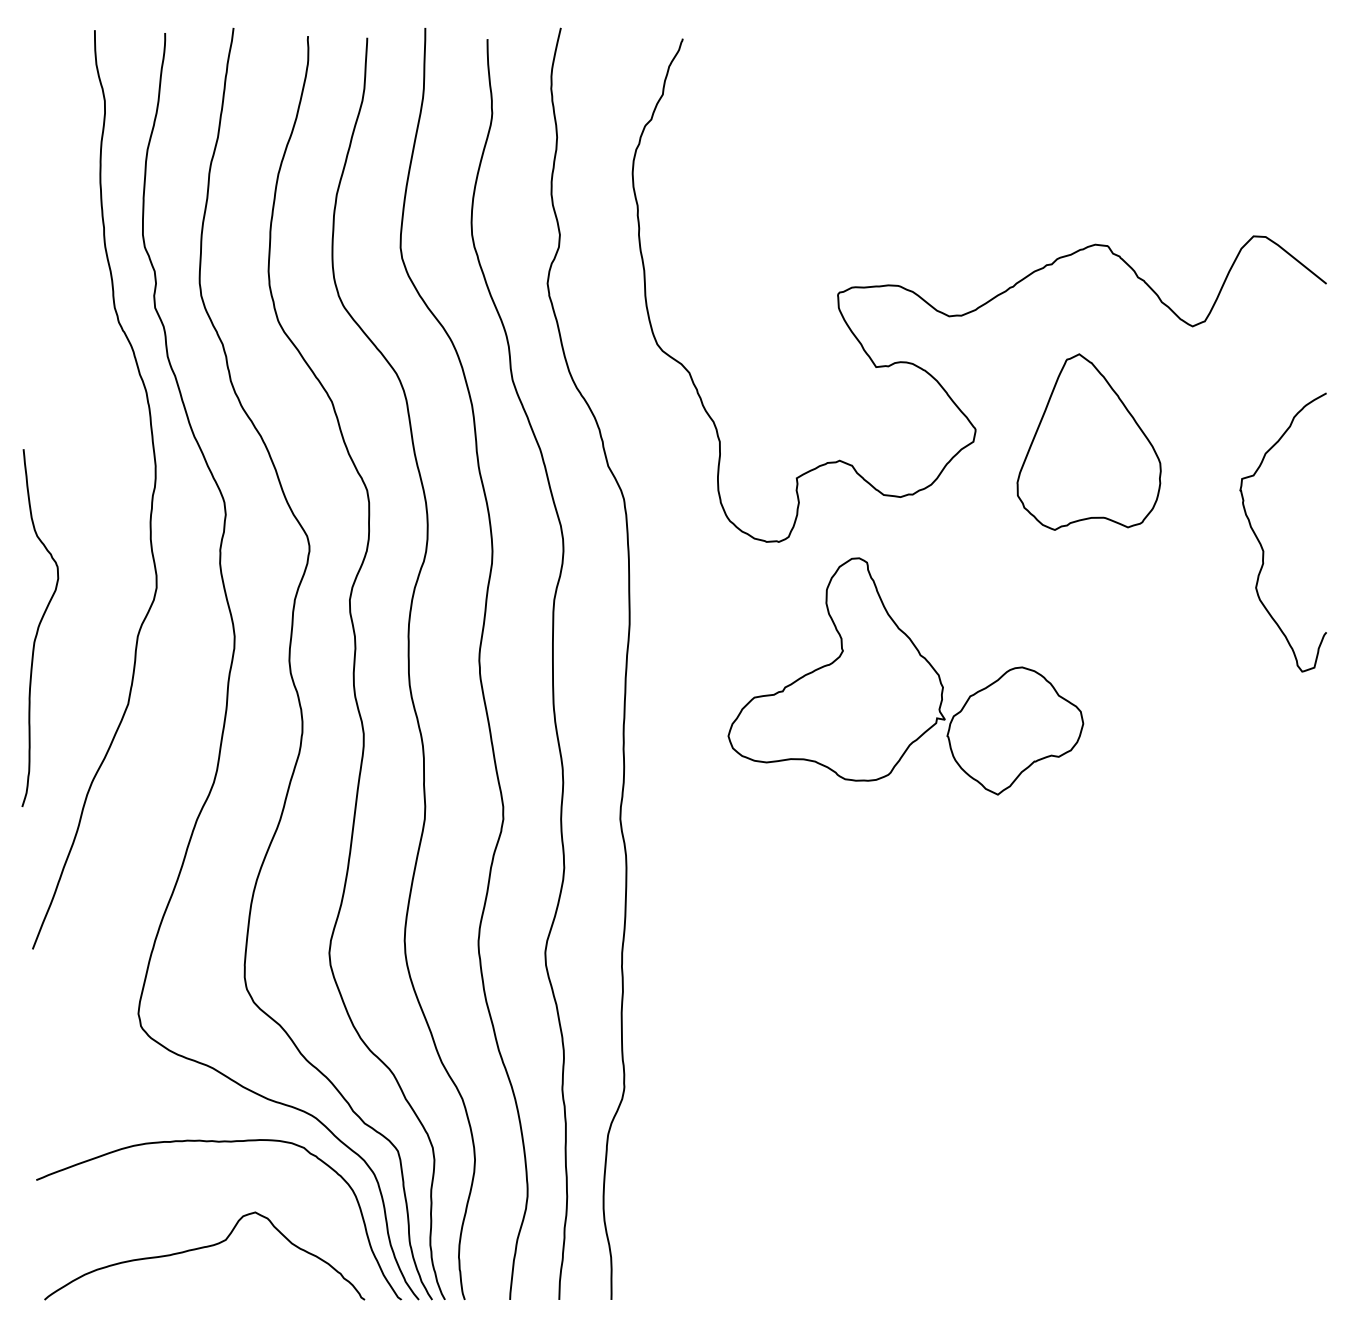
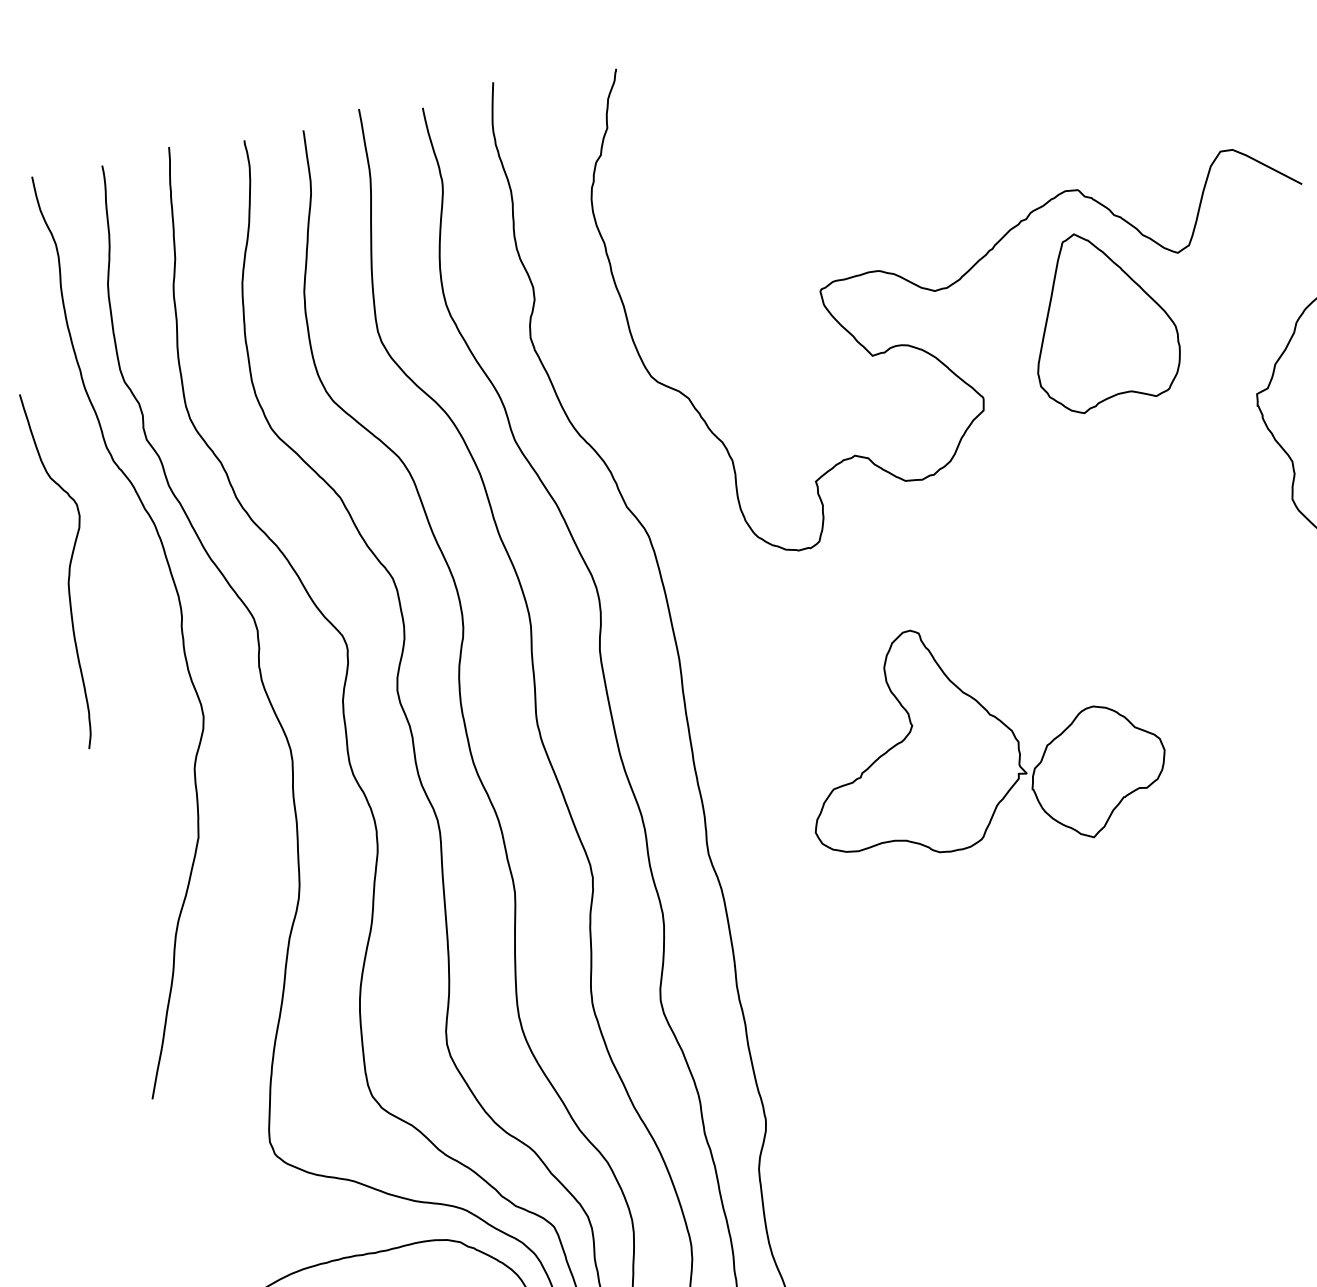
part: (1088, 441) -> (1100, 318), moved
curve: (39, 627) -> (70, 567), moved
part: (905, 676) -> (979, 738), moved

